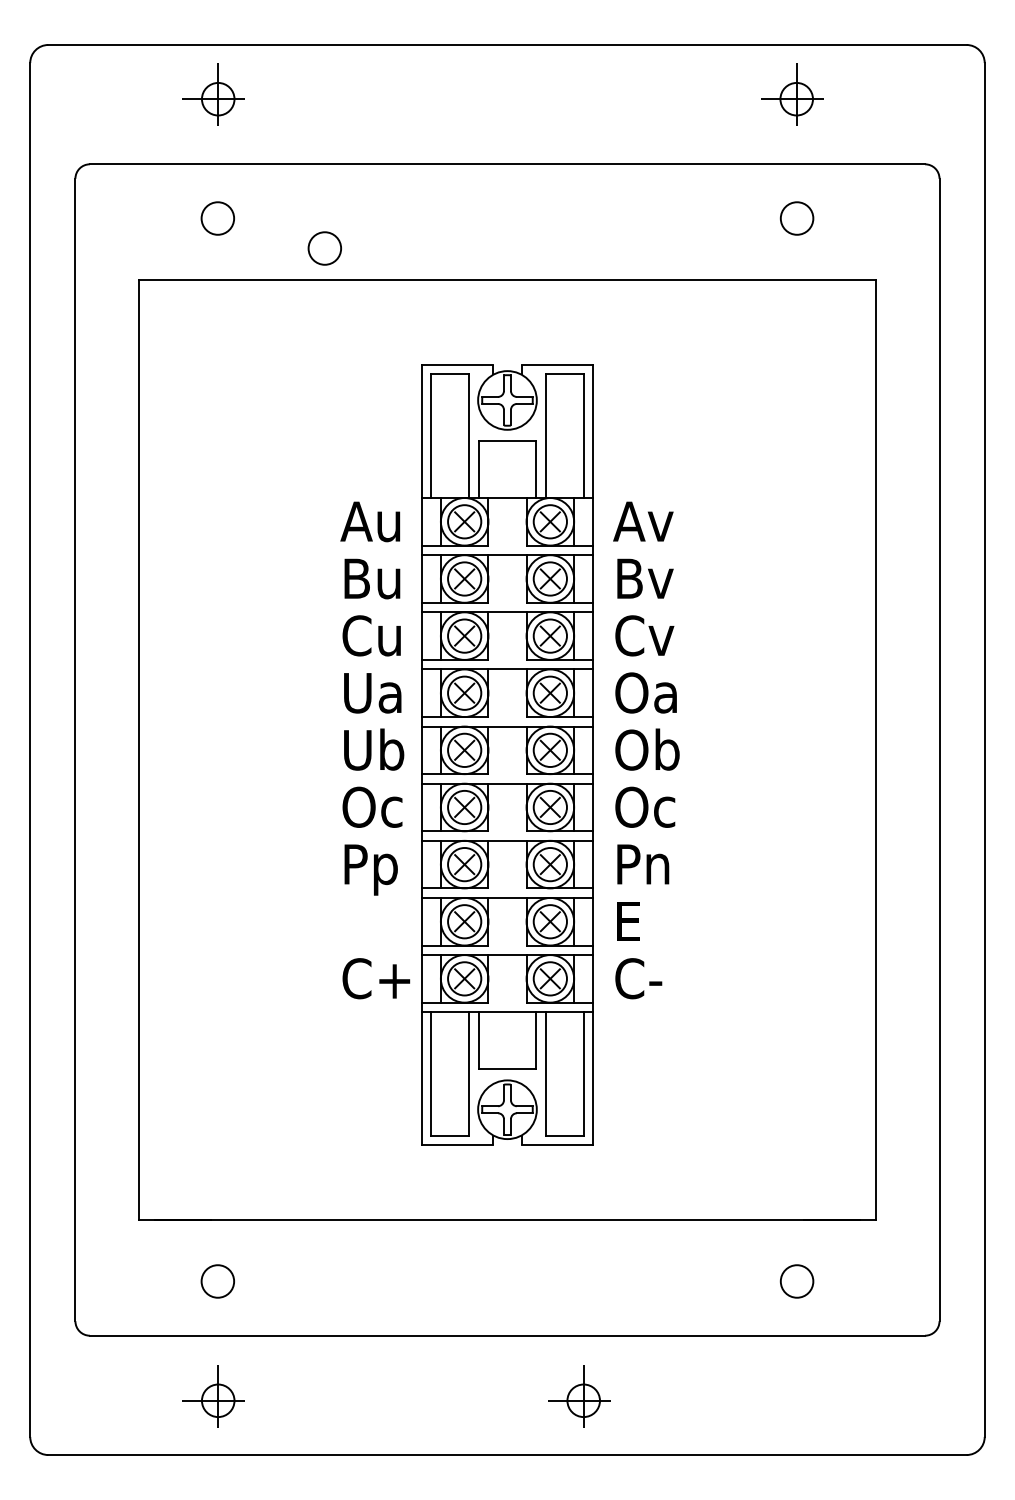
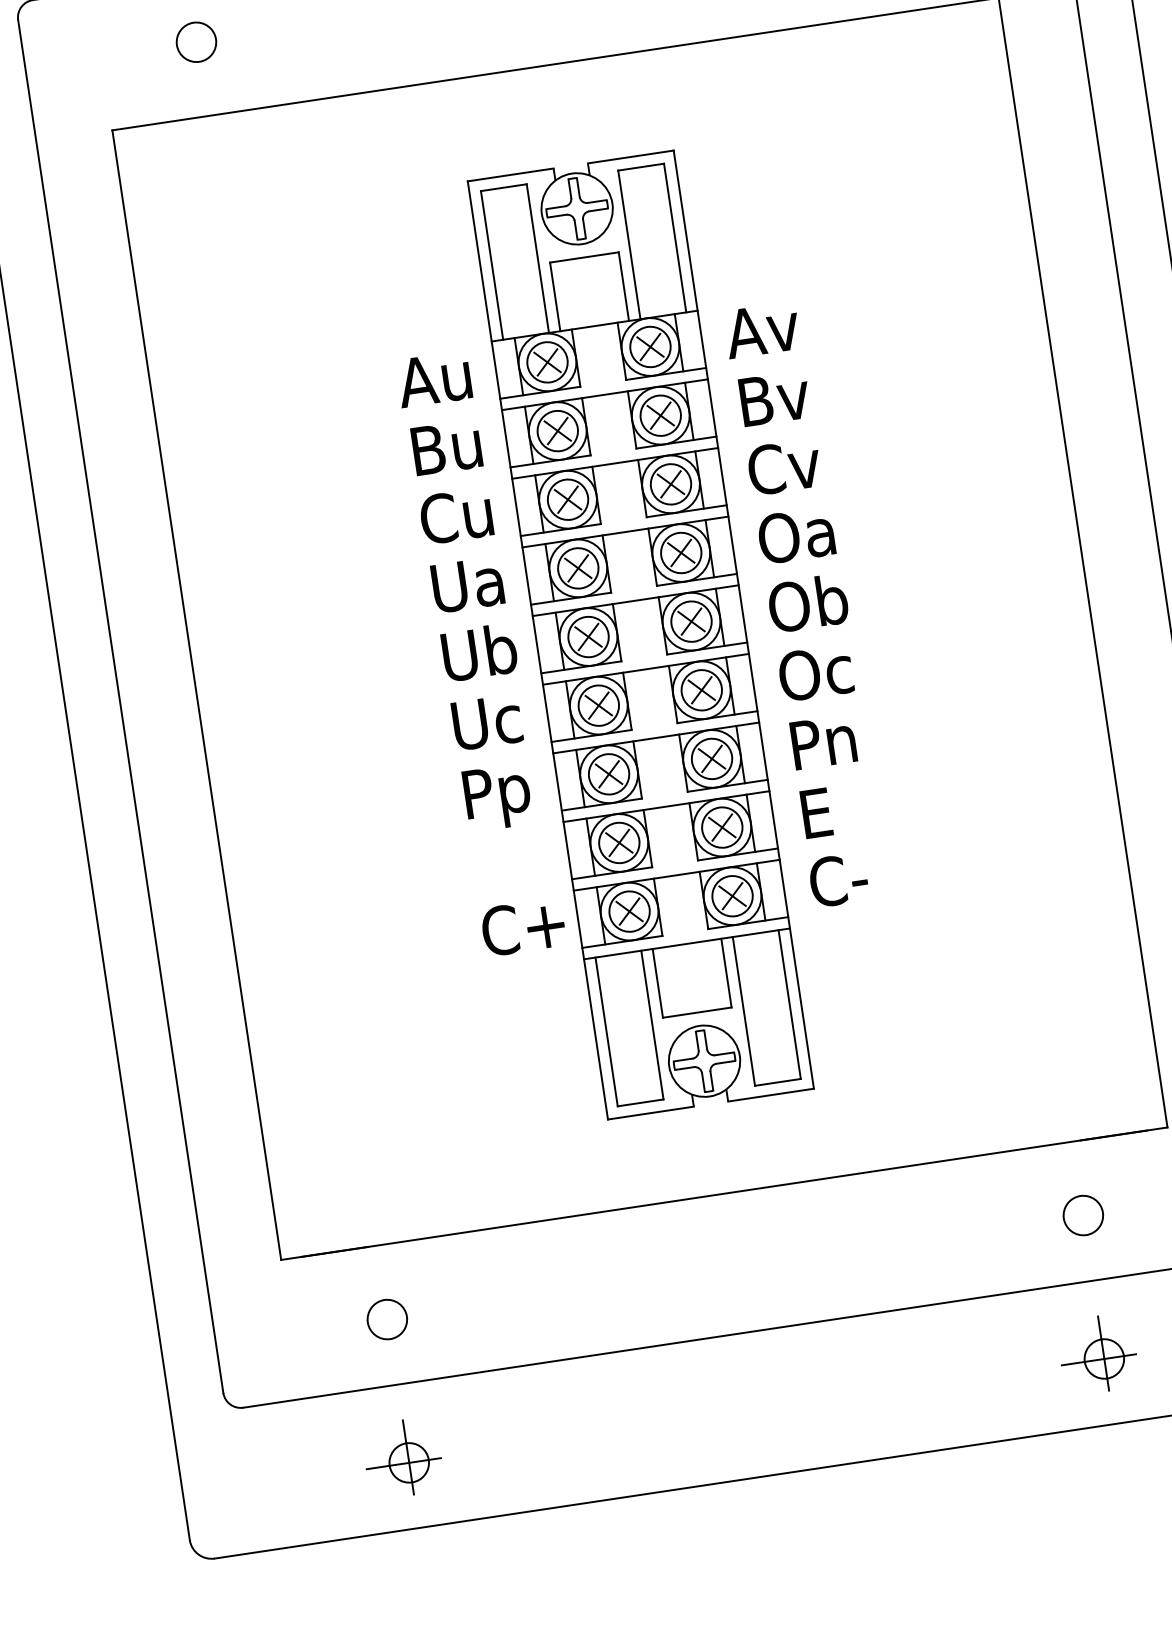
circle: (324, 248) -> (329, 59), removed
text: (372, 806) -> (487, 721), Oc -> Uc
part: (579, 1396) -> (1098, 1354), moved

